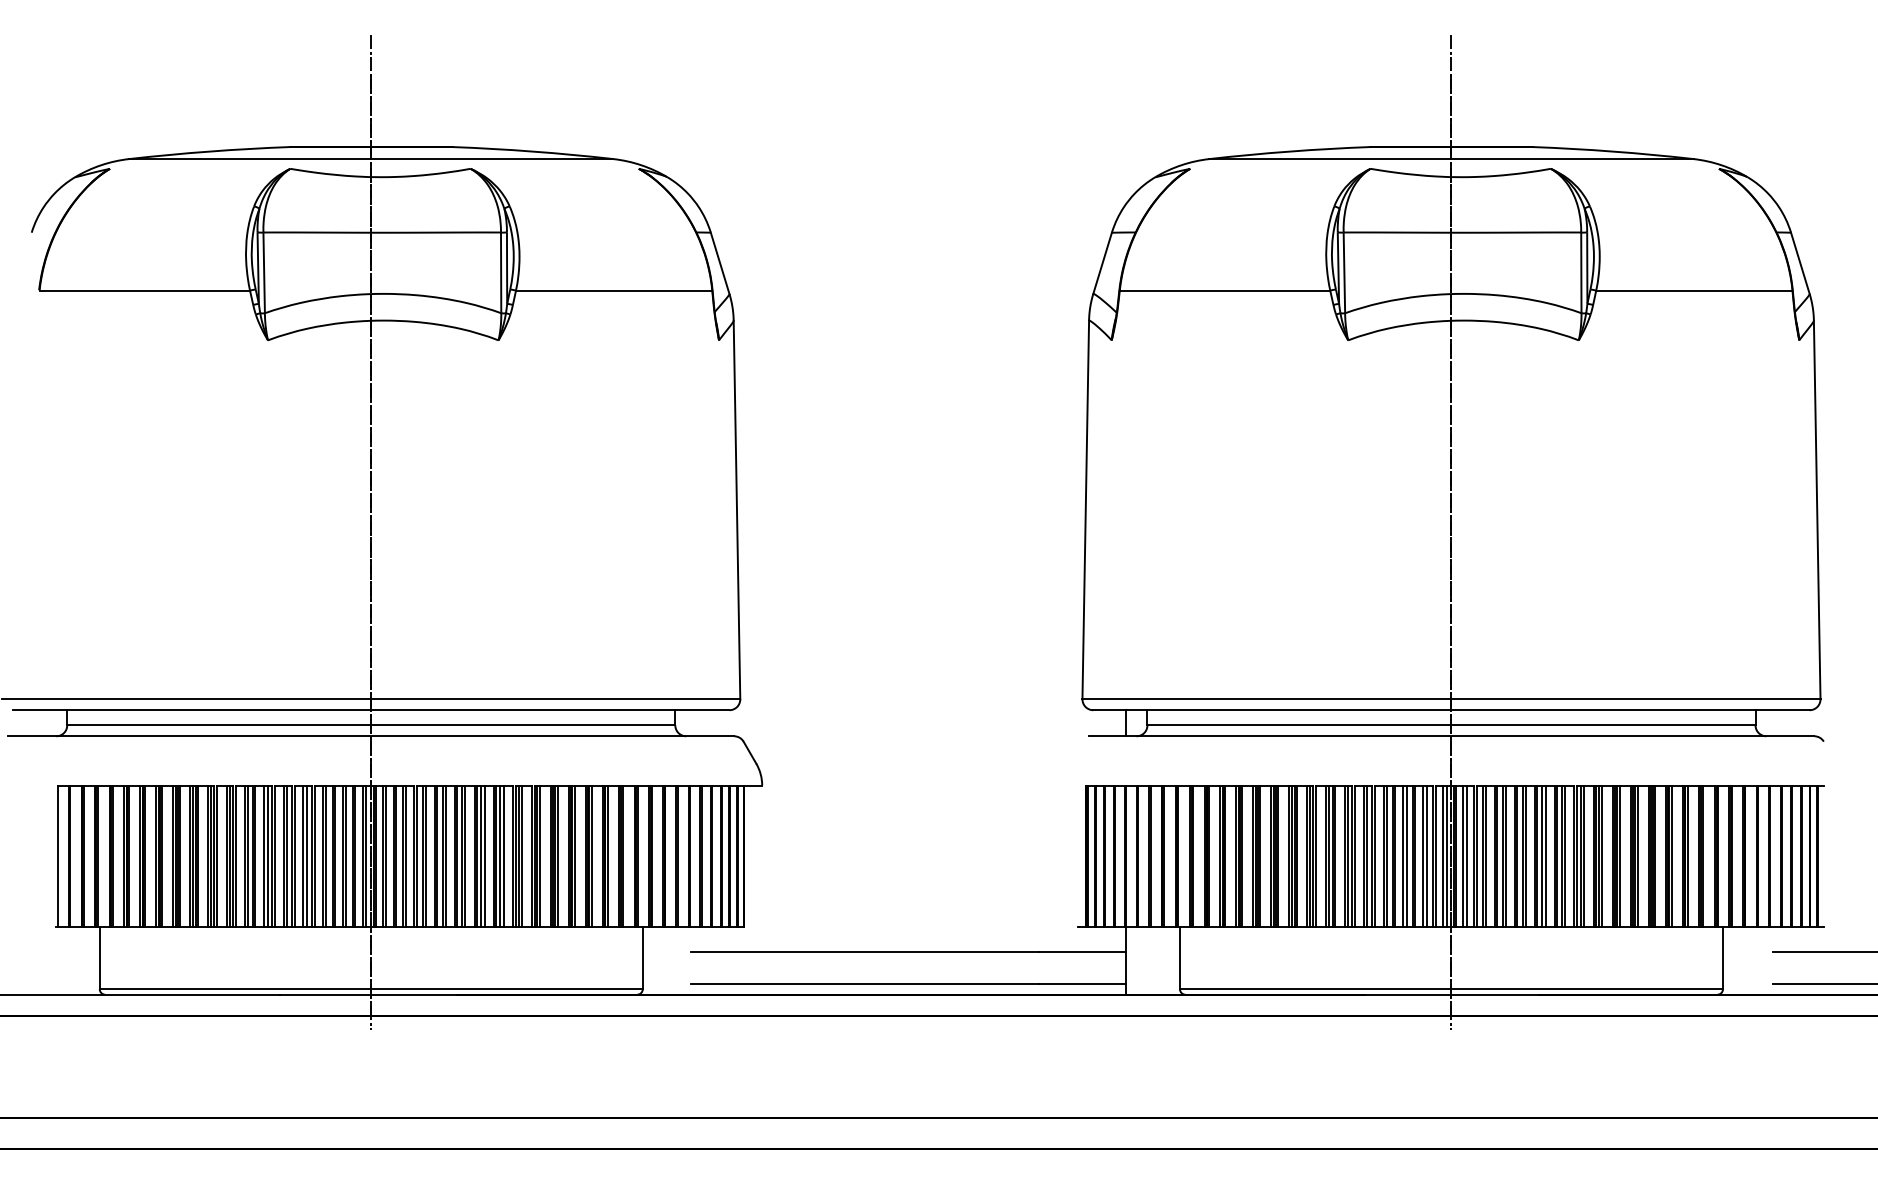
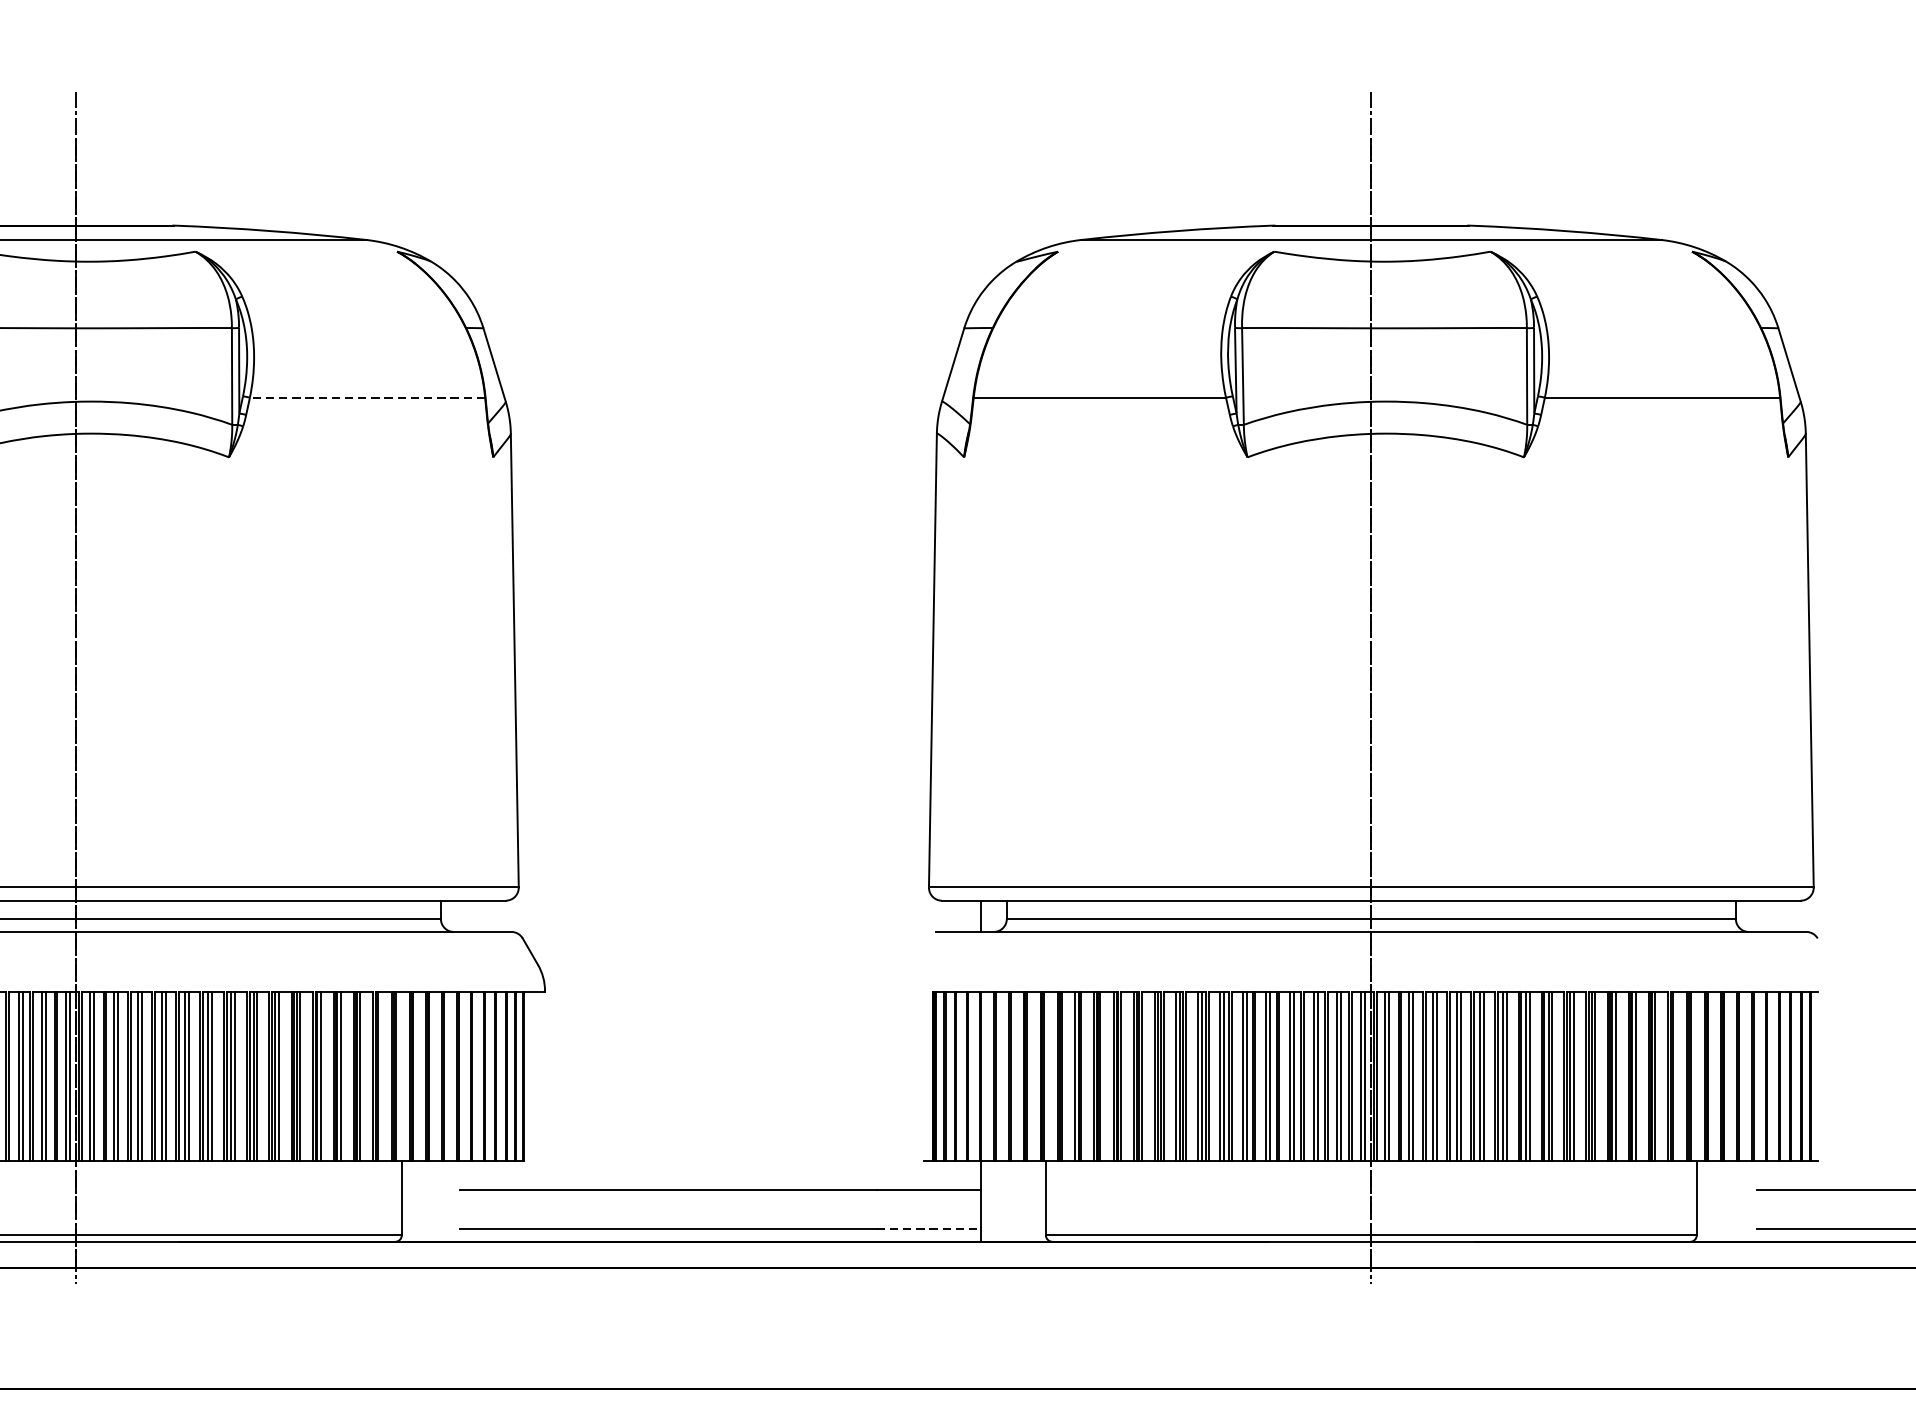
line: (613, 290) -> (366, 397), solid -> dashed
line: (1082, 983) -> (929, 1228), solid -> dashed

